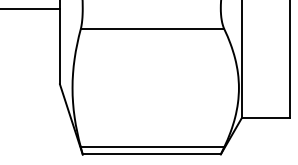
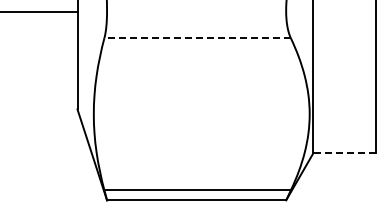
line: (152, 29) -> (197, 38), solid -> dashed
line: (265, 118) -> (344, 153), solid -> dashed

